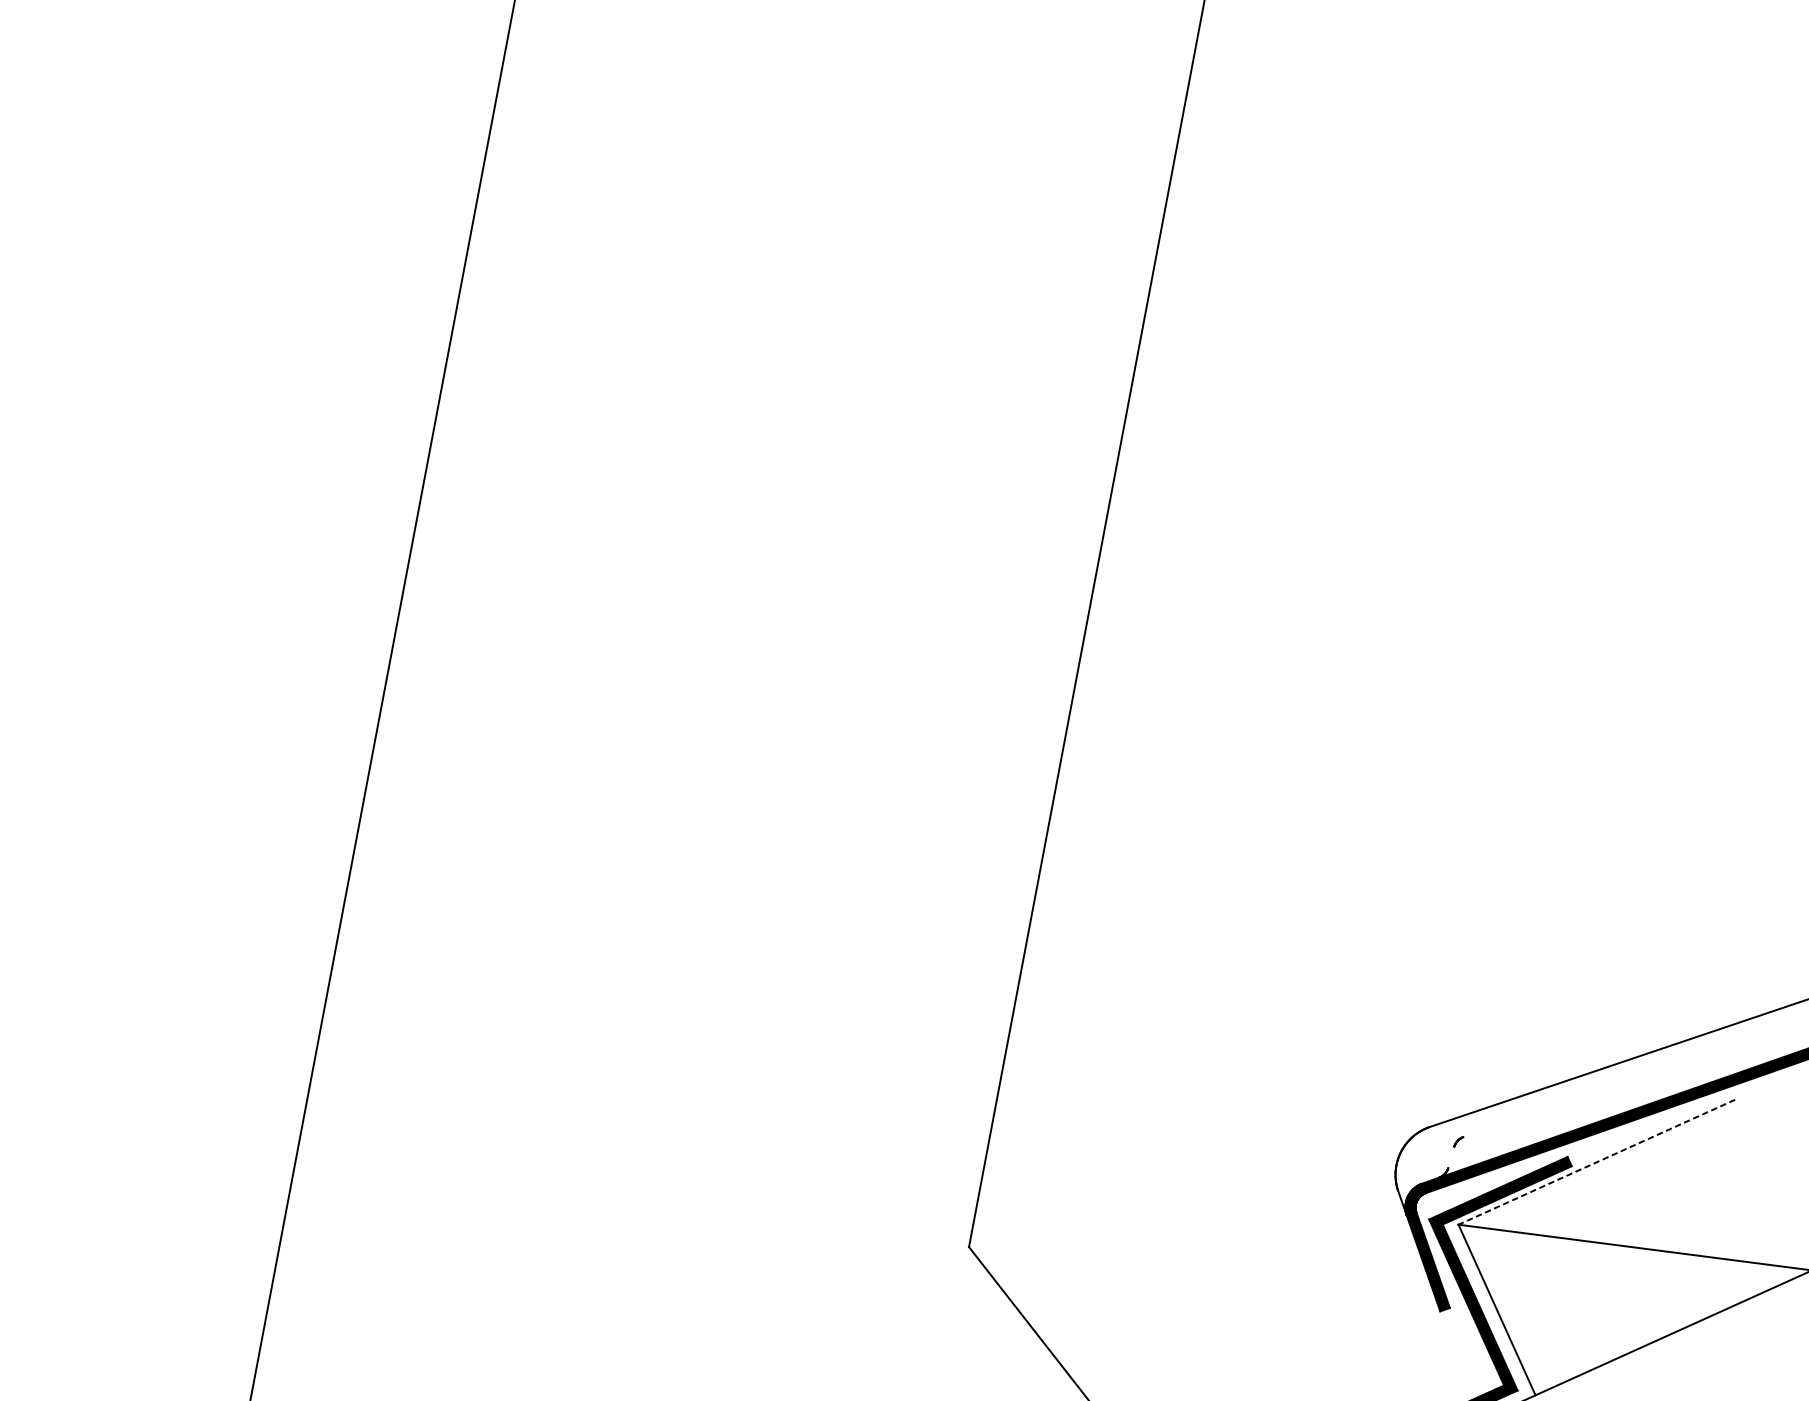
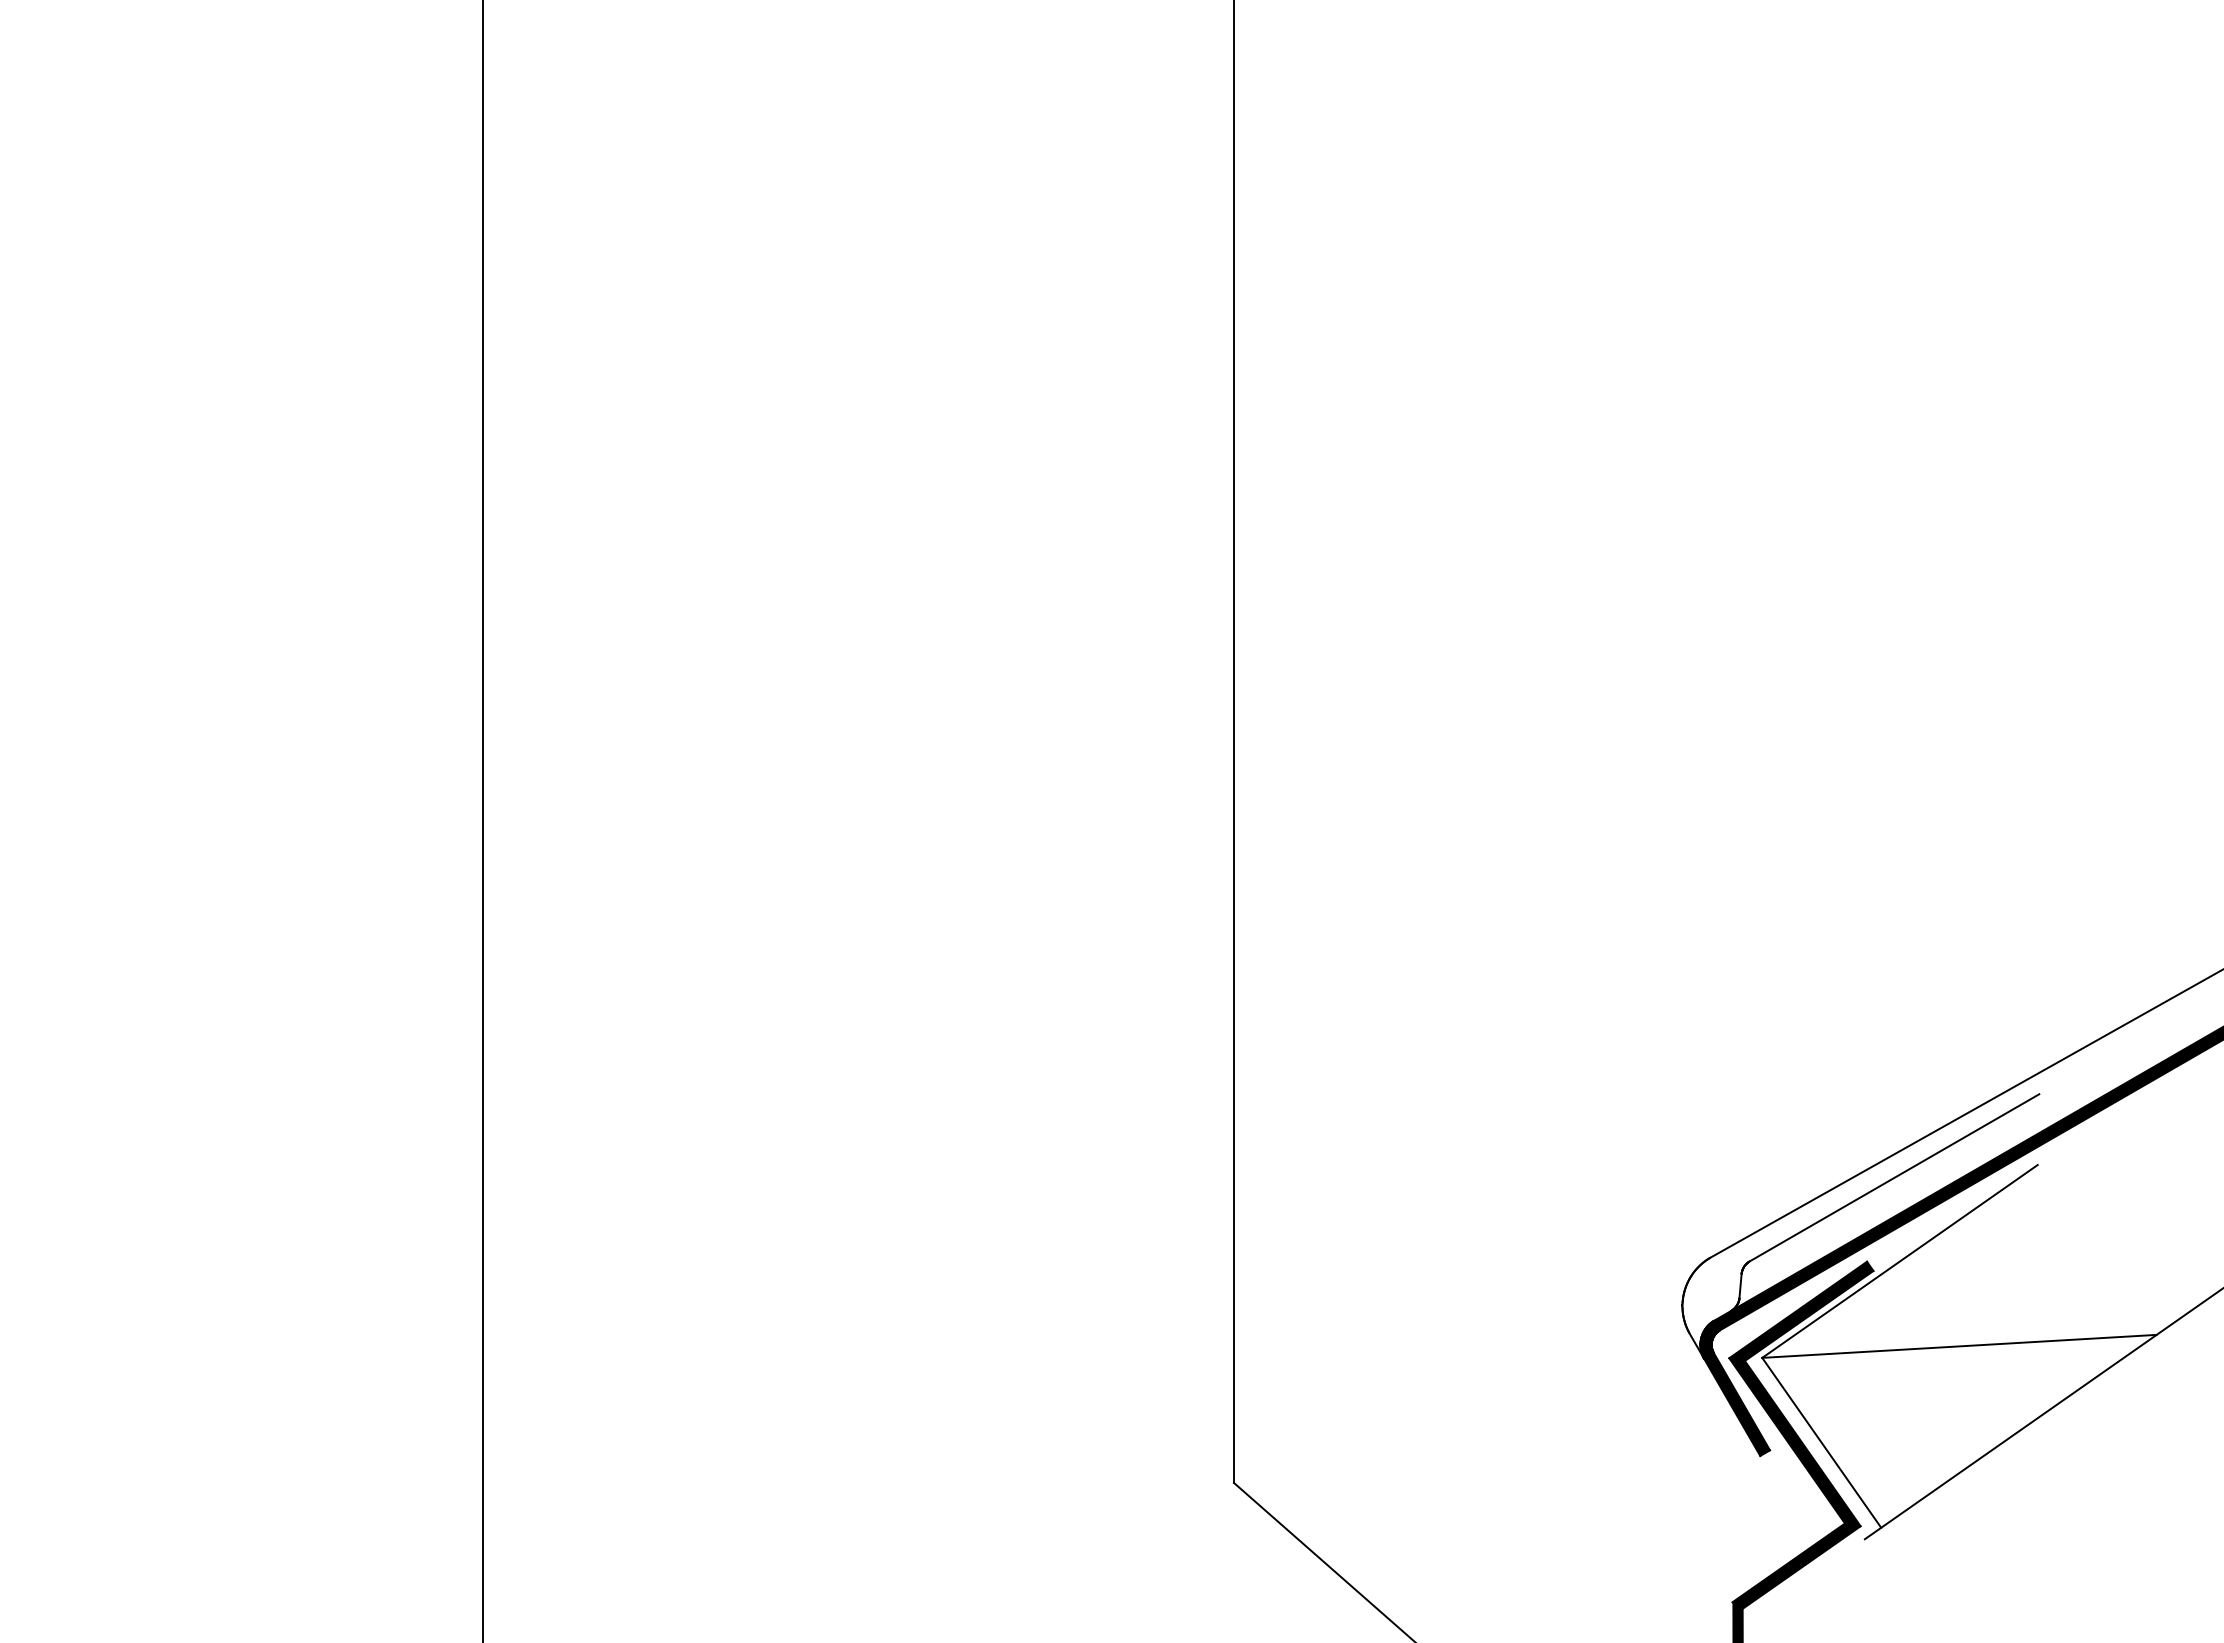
line: (1606, 1086) -> (1894, 1177), added
line: (1451, 1156) -> (1740, 1285), added
line: (1596, 1162) -> (1899, 1261), dashed -> solid

